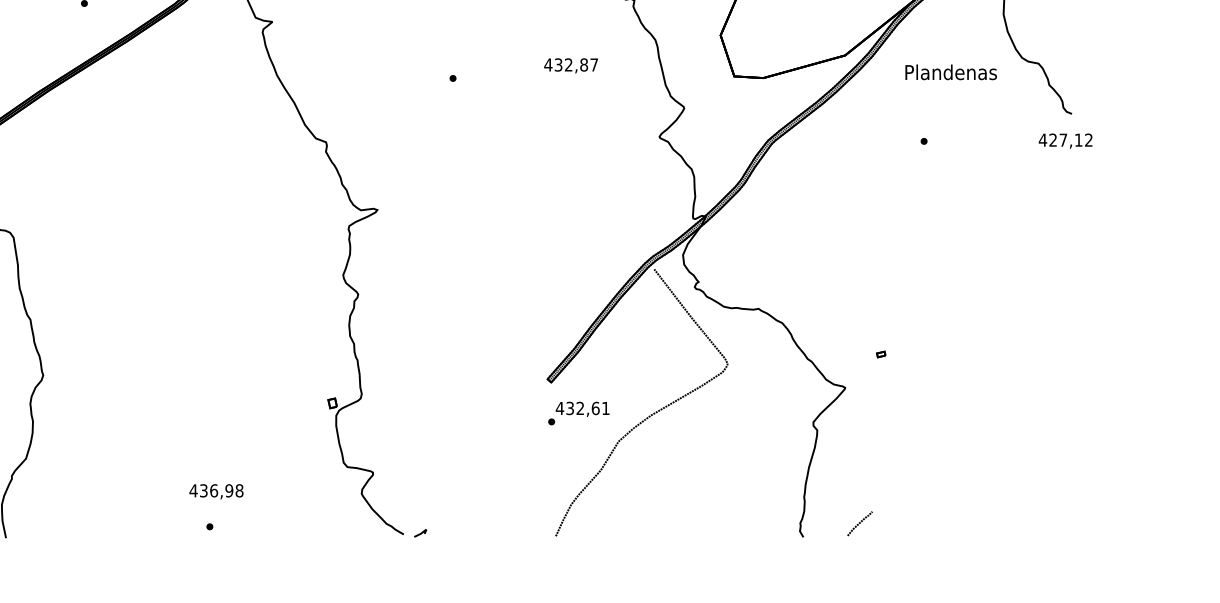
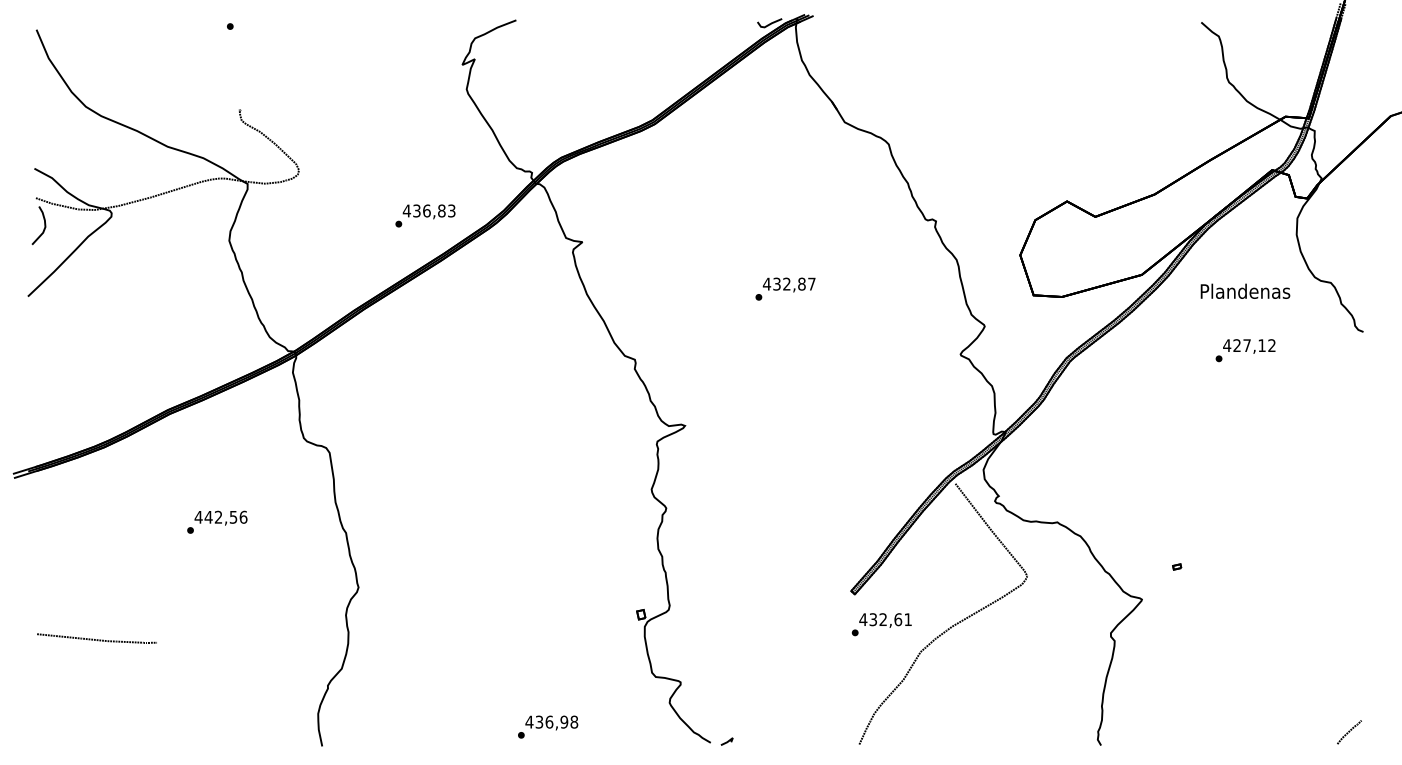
text: (570, 65) -> (788, 284), moved
text: (1065, 141) -> (1249, 346), moved
text: (216, 491) -> (551, 722), moved
curve: (860, 523) -> (1349, 732), moved

